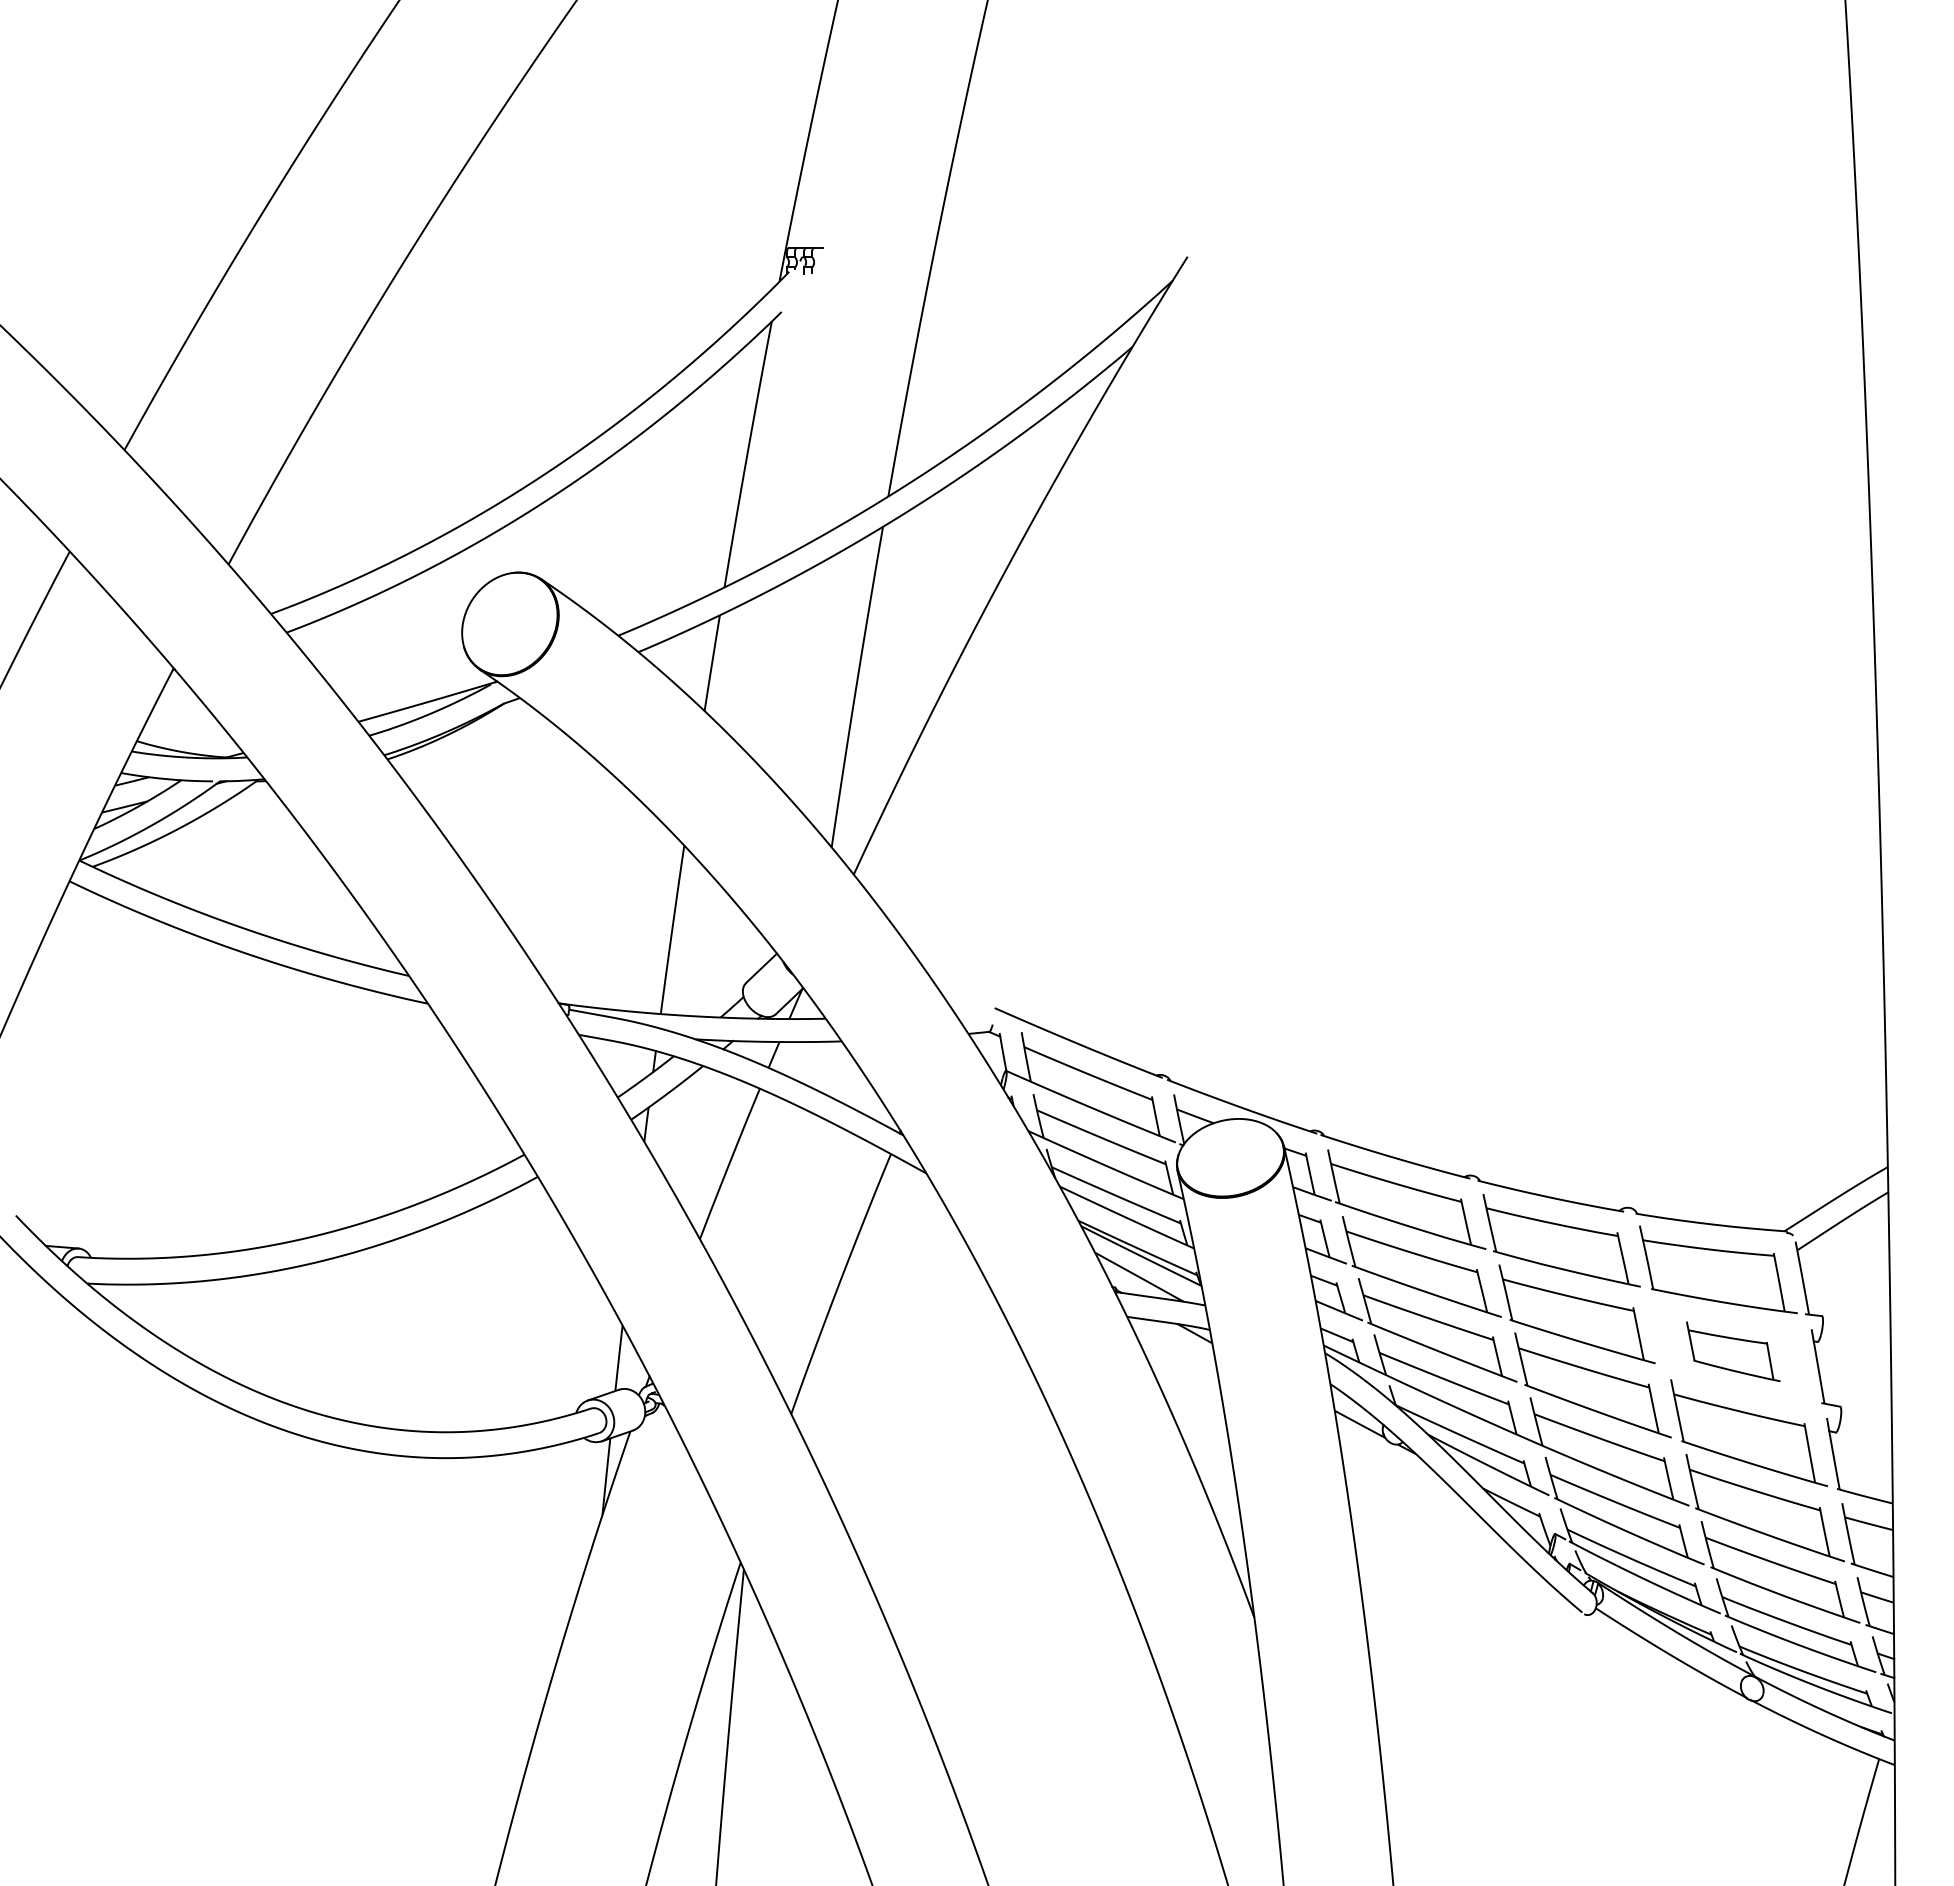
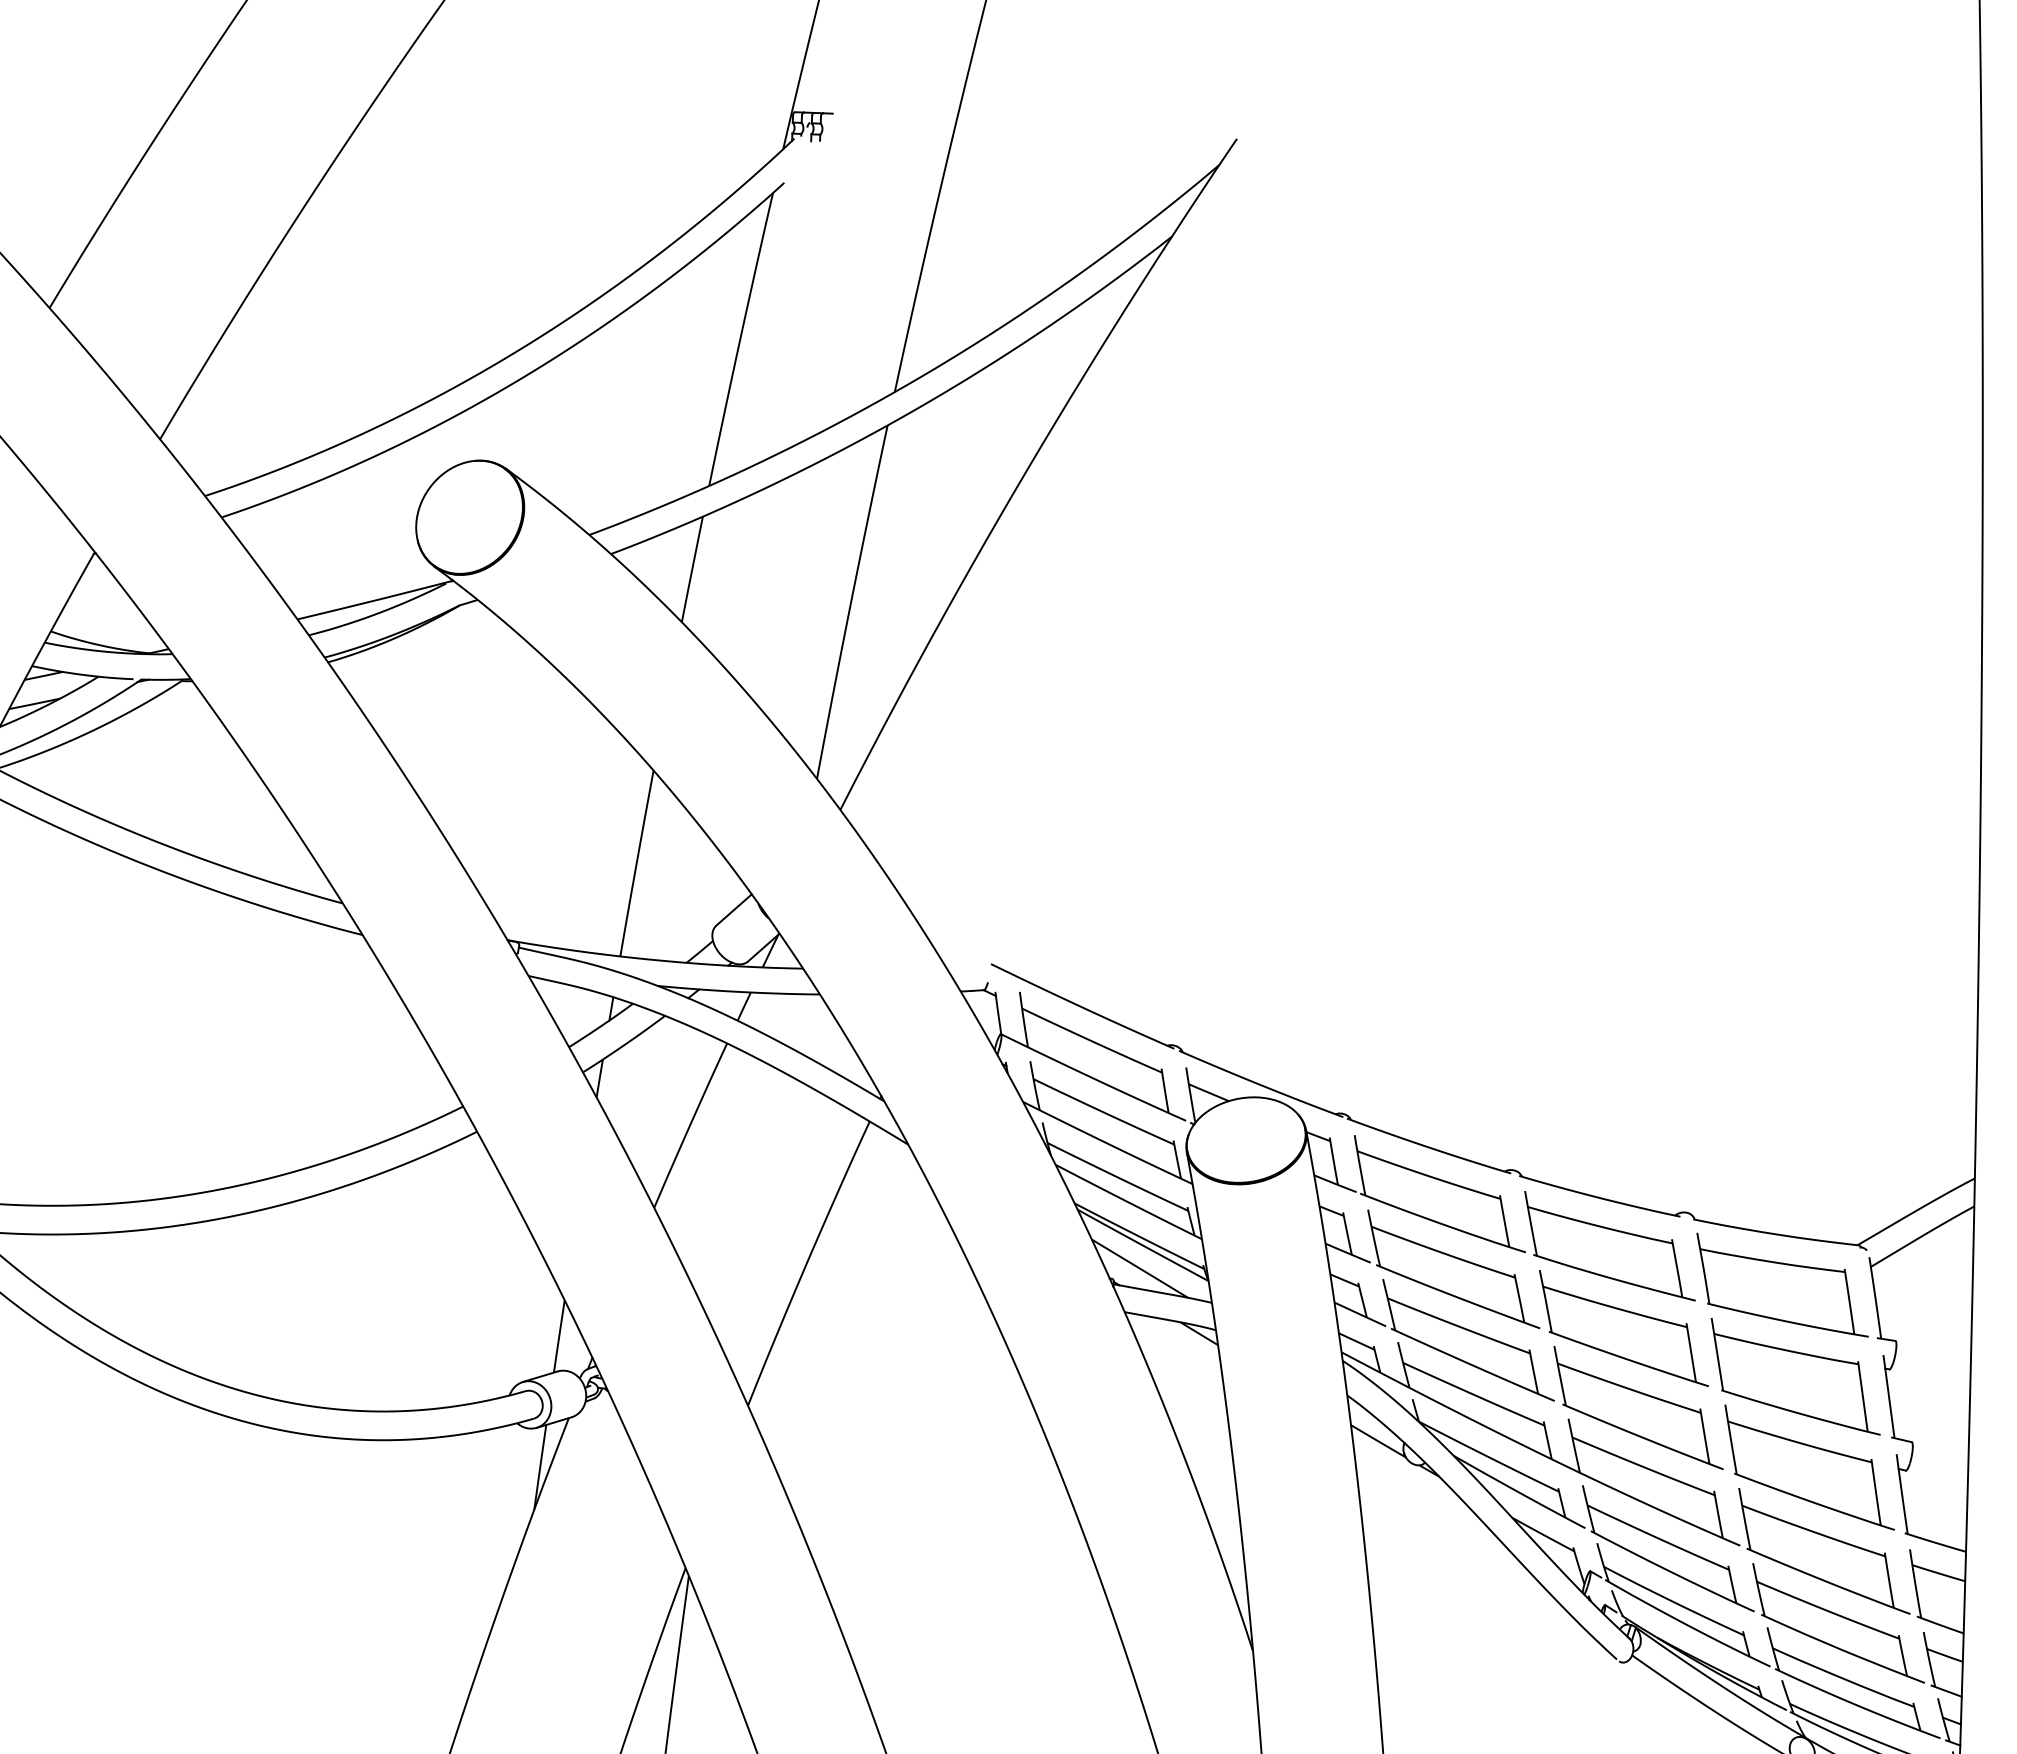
part: (1733, 1351) -> (1795, 1376), size x1.67

